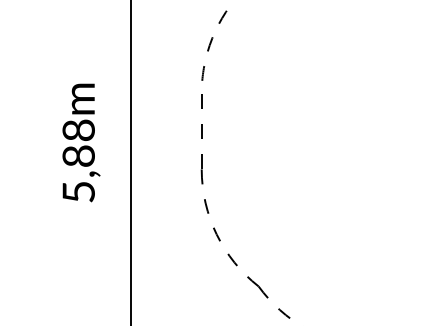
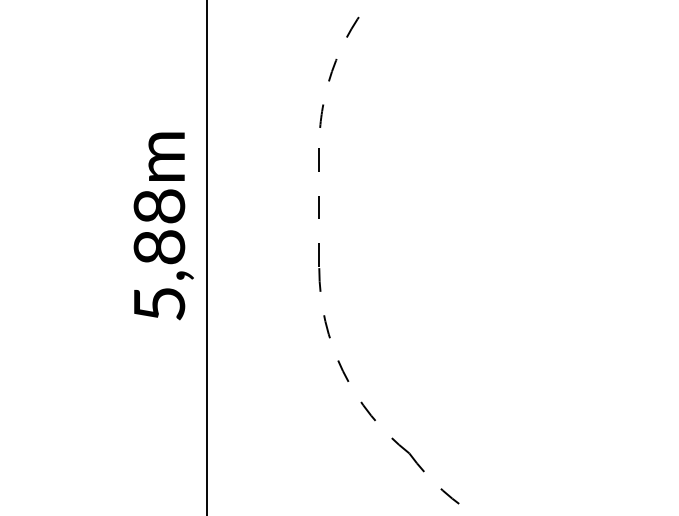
text: (81, 142) -> (163, 225), moved

